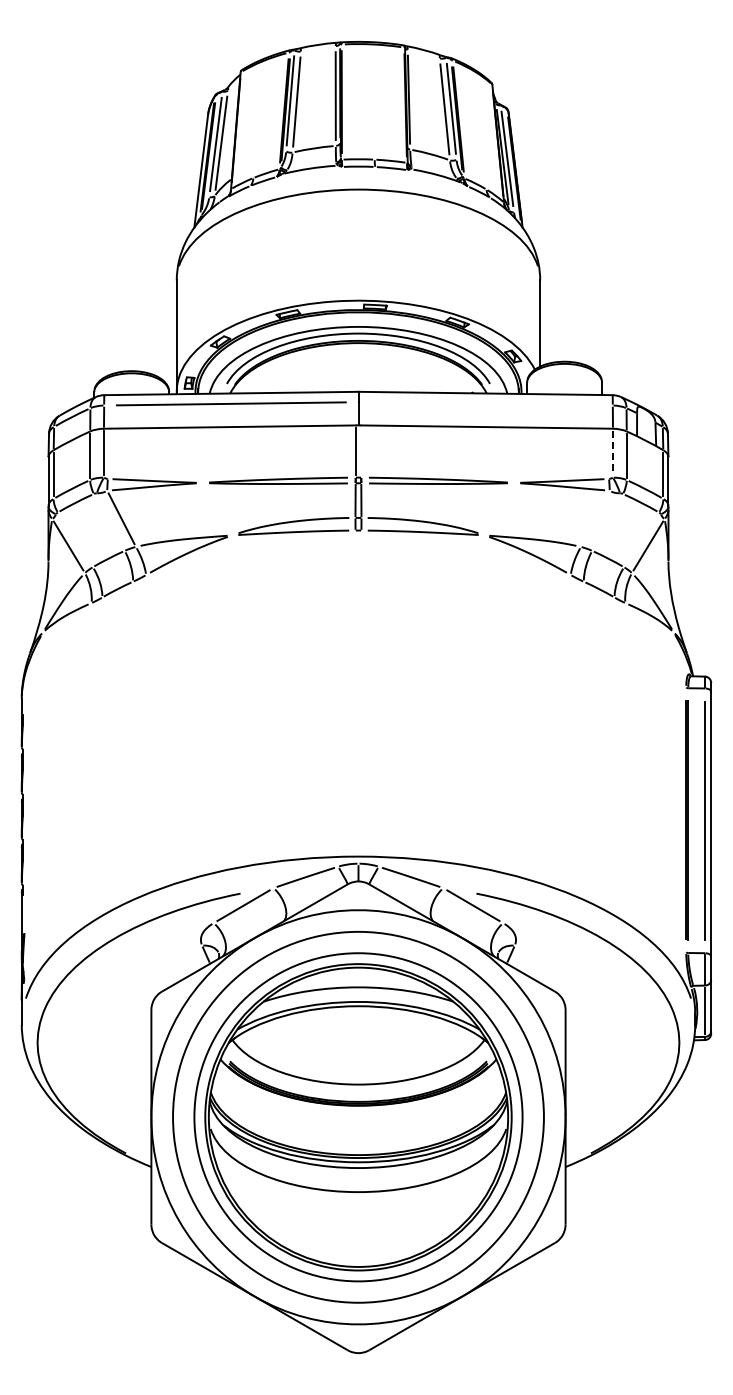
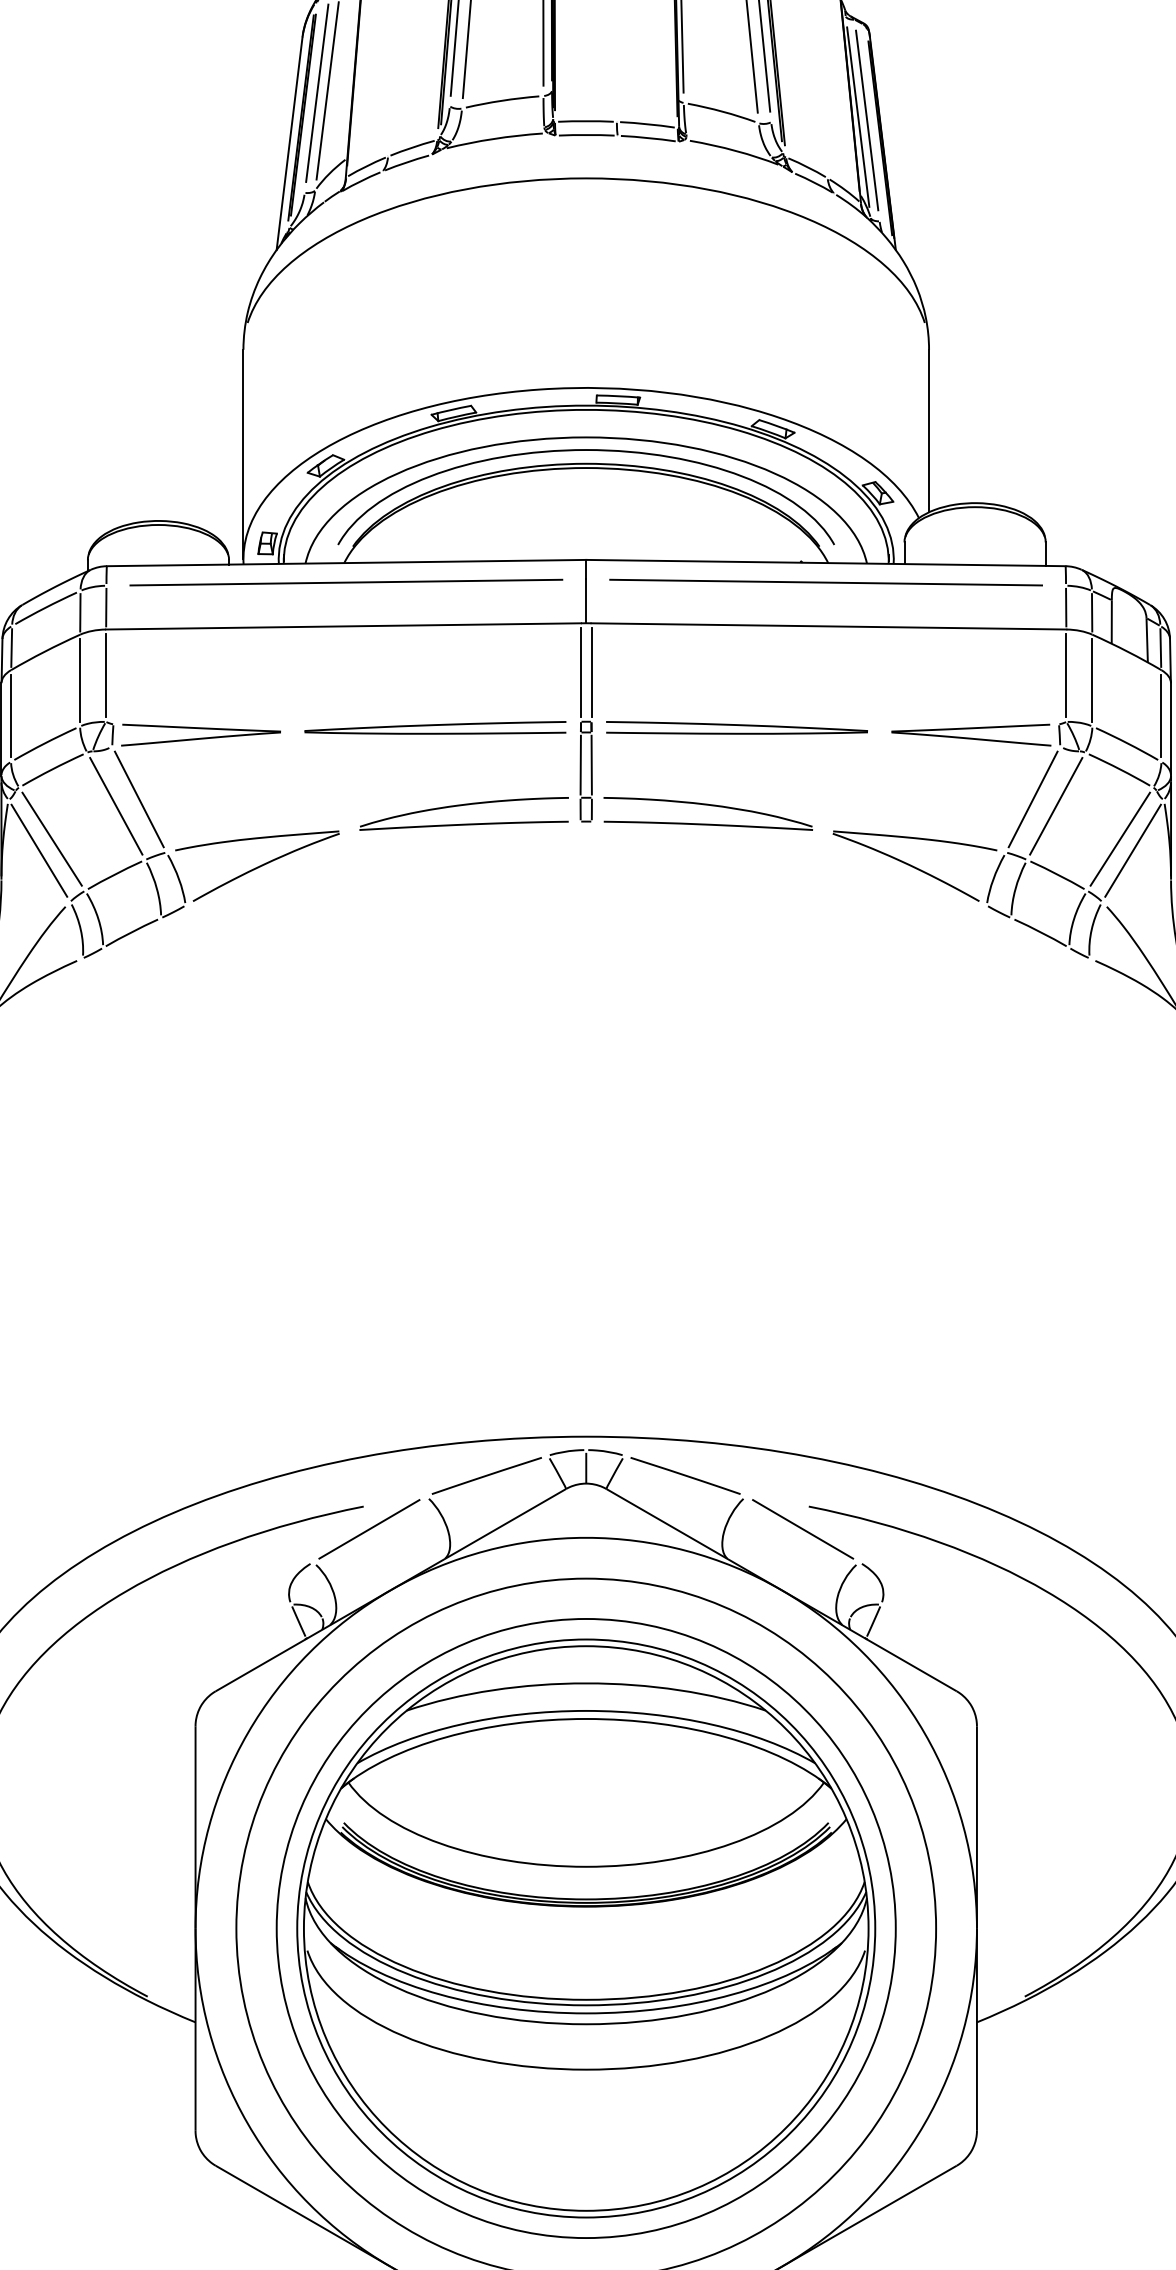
line: (485, 403) -> (825, 581), added
line: (361, 451) -> (591, 672), added
line: (613, 453) -> (1067, 676), dashed -> solid
line: (595, 518) -> (1033, 798), added
line: (109, 522) -> (116, 806), added
line: (607, 522) -> (1056, 806), added
line: (75, 539) -> (52, 838), added
line: (641, 539) -> (1120, 838), added

